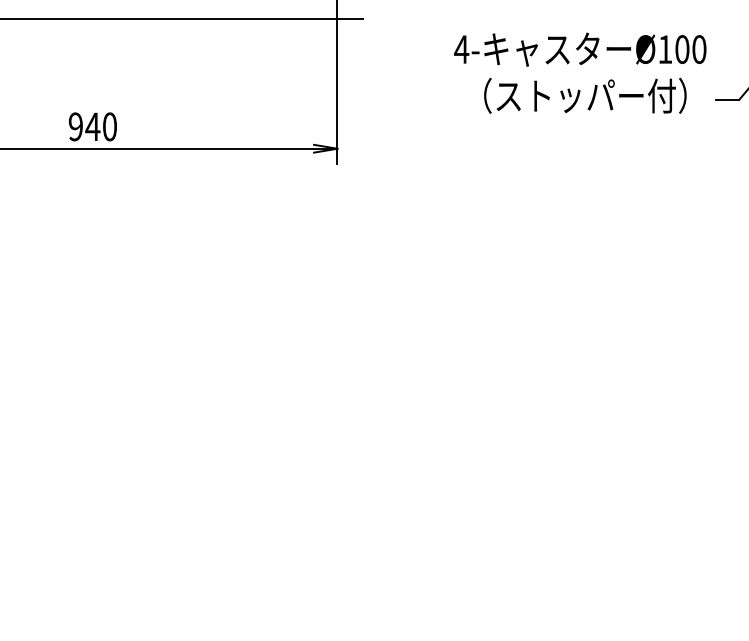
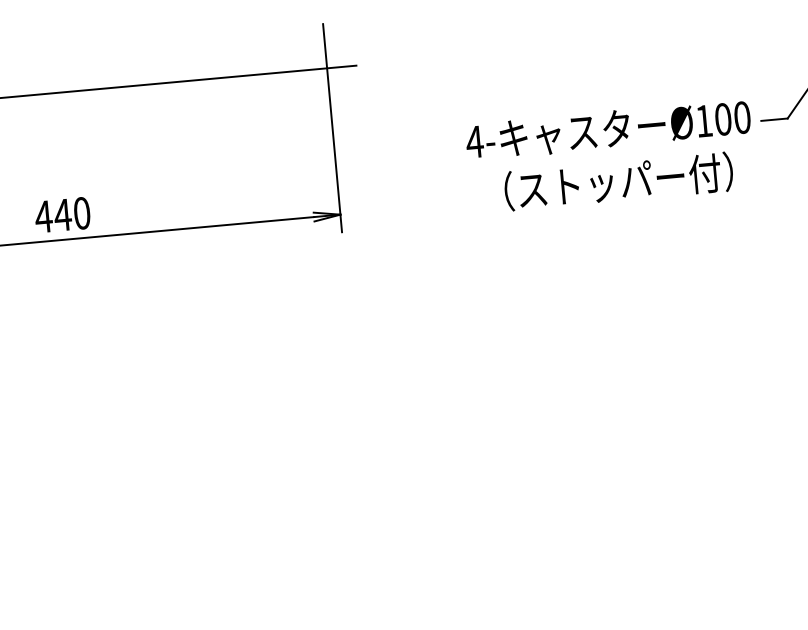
text: (580, 72) -> (610, 155), moved
text: (75, 126) -> (43, 216), 940 -> 440

